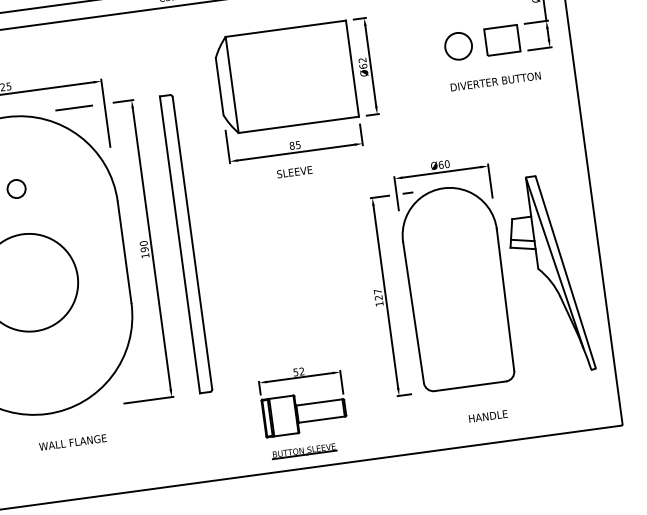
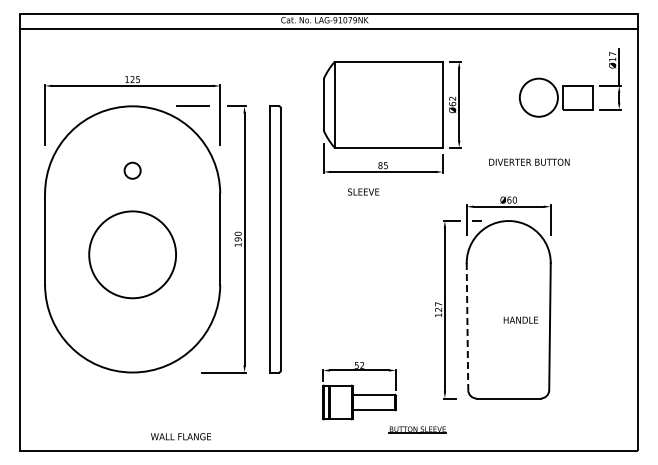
circle: (458, 46) -> (538, 97), size x1.6
text: (495, 80) -> (529, 161), moved
text: (294, 171) -> (363, 191), moved
part: (548, 274) -> (590, 309), removed
line: (413, 312) -> (467, 326), solid -> dashed
text: (487, 415) -> (520, 319), moved
text: (72, 442) -> (180, 436), moved
part: (303, 450) -> (417, 429), moved

